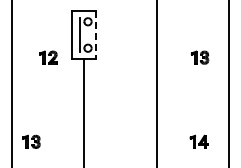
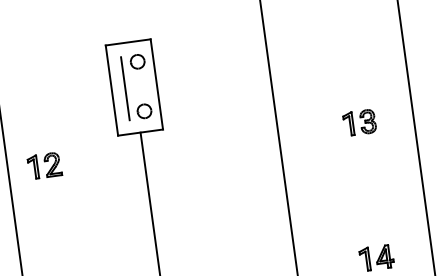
line: (96, 35) -> (157, 85), dashed -> solid
part: (48, 57) -> (44, 165), moved
part: (199, 57) -> (358, 122), moved

